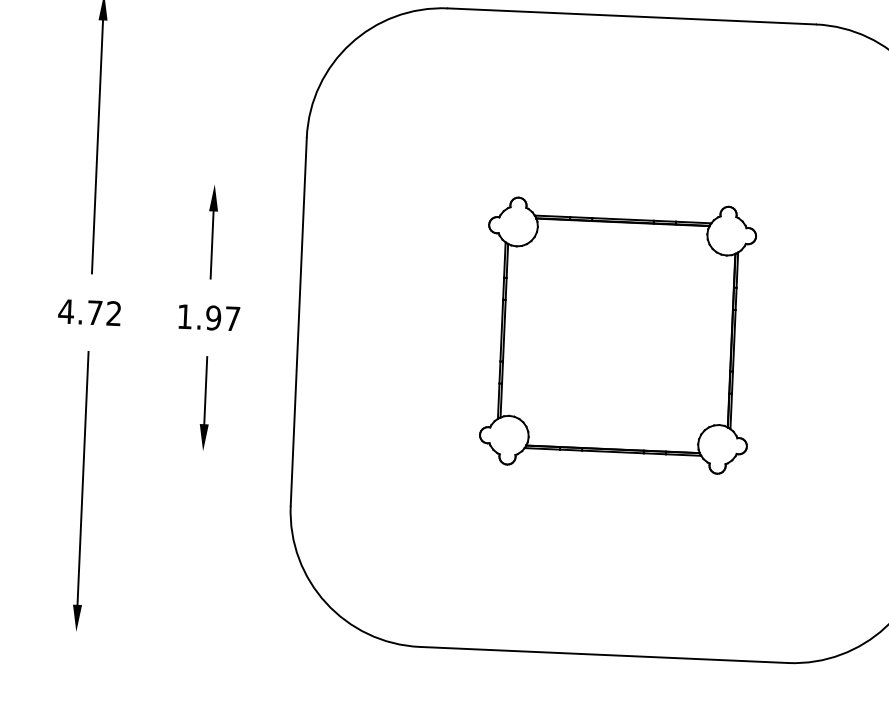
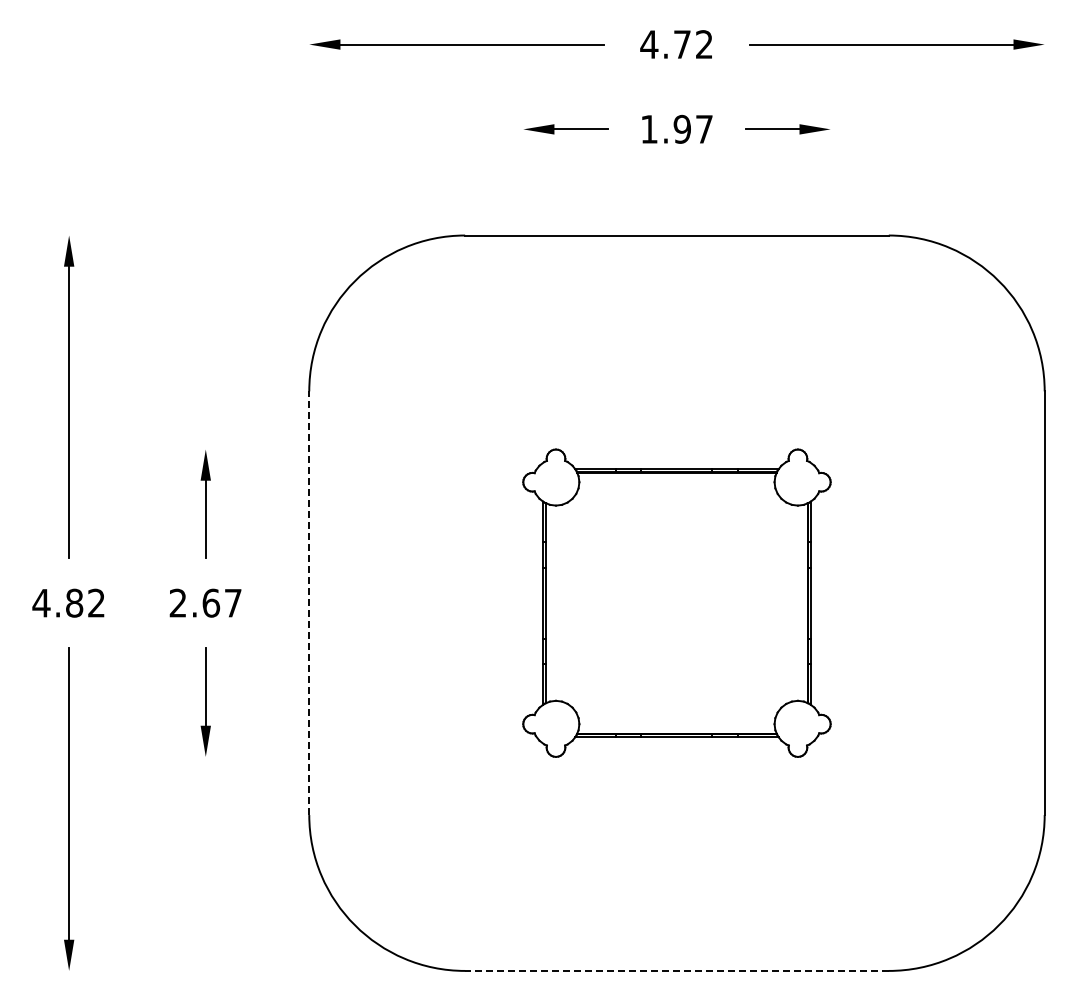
text: (94, 312) -> (74, 602), 4.72 -> 4.82
text: (199, 316) -> (194, 602), 1.97 -> 2.67
line: (298, 322) -> (309, 603), solid -> dashed
line: (603, 654) -> (676, 970), solid -> dashed

